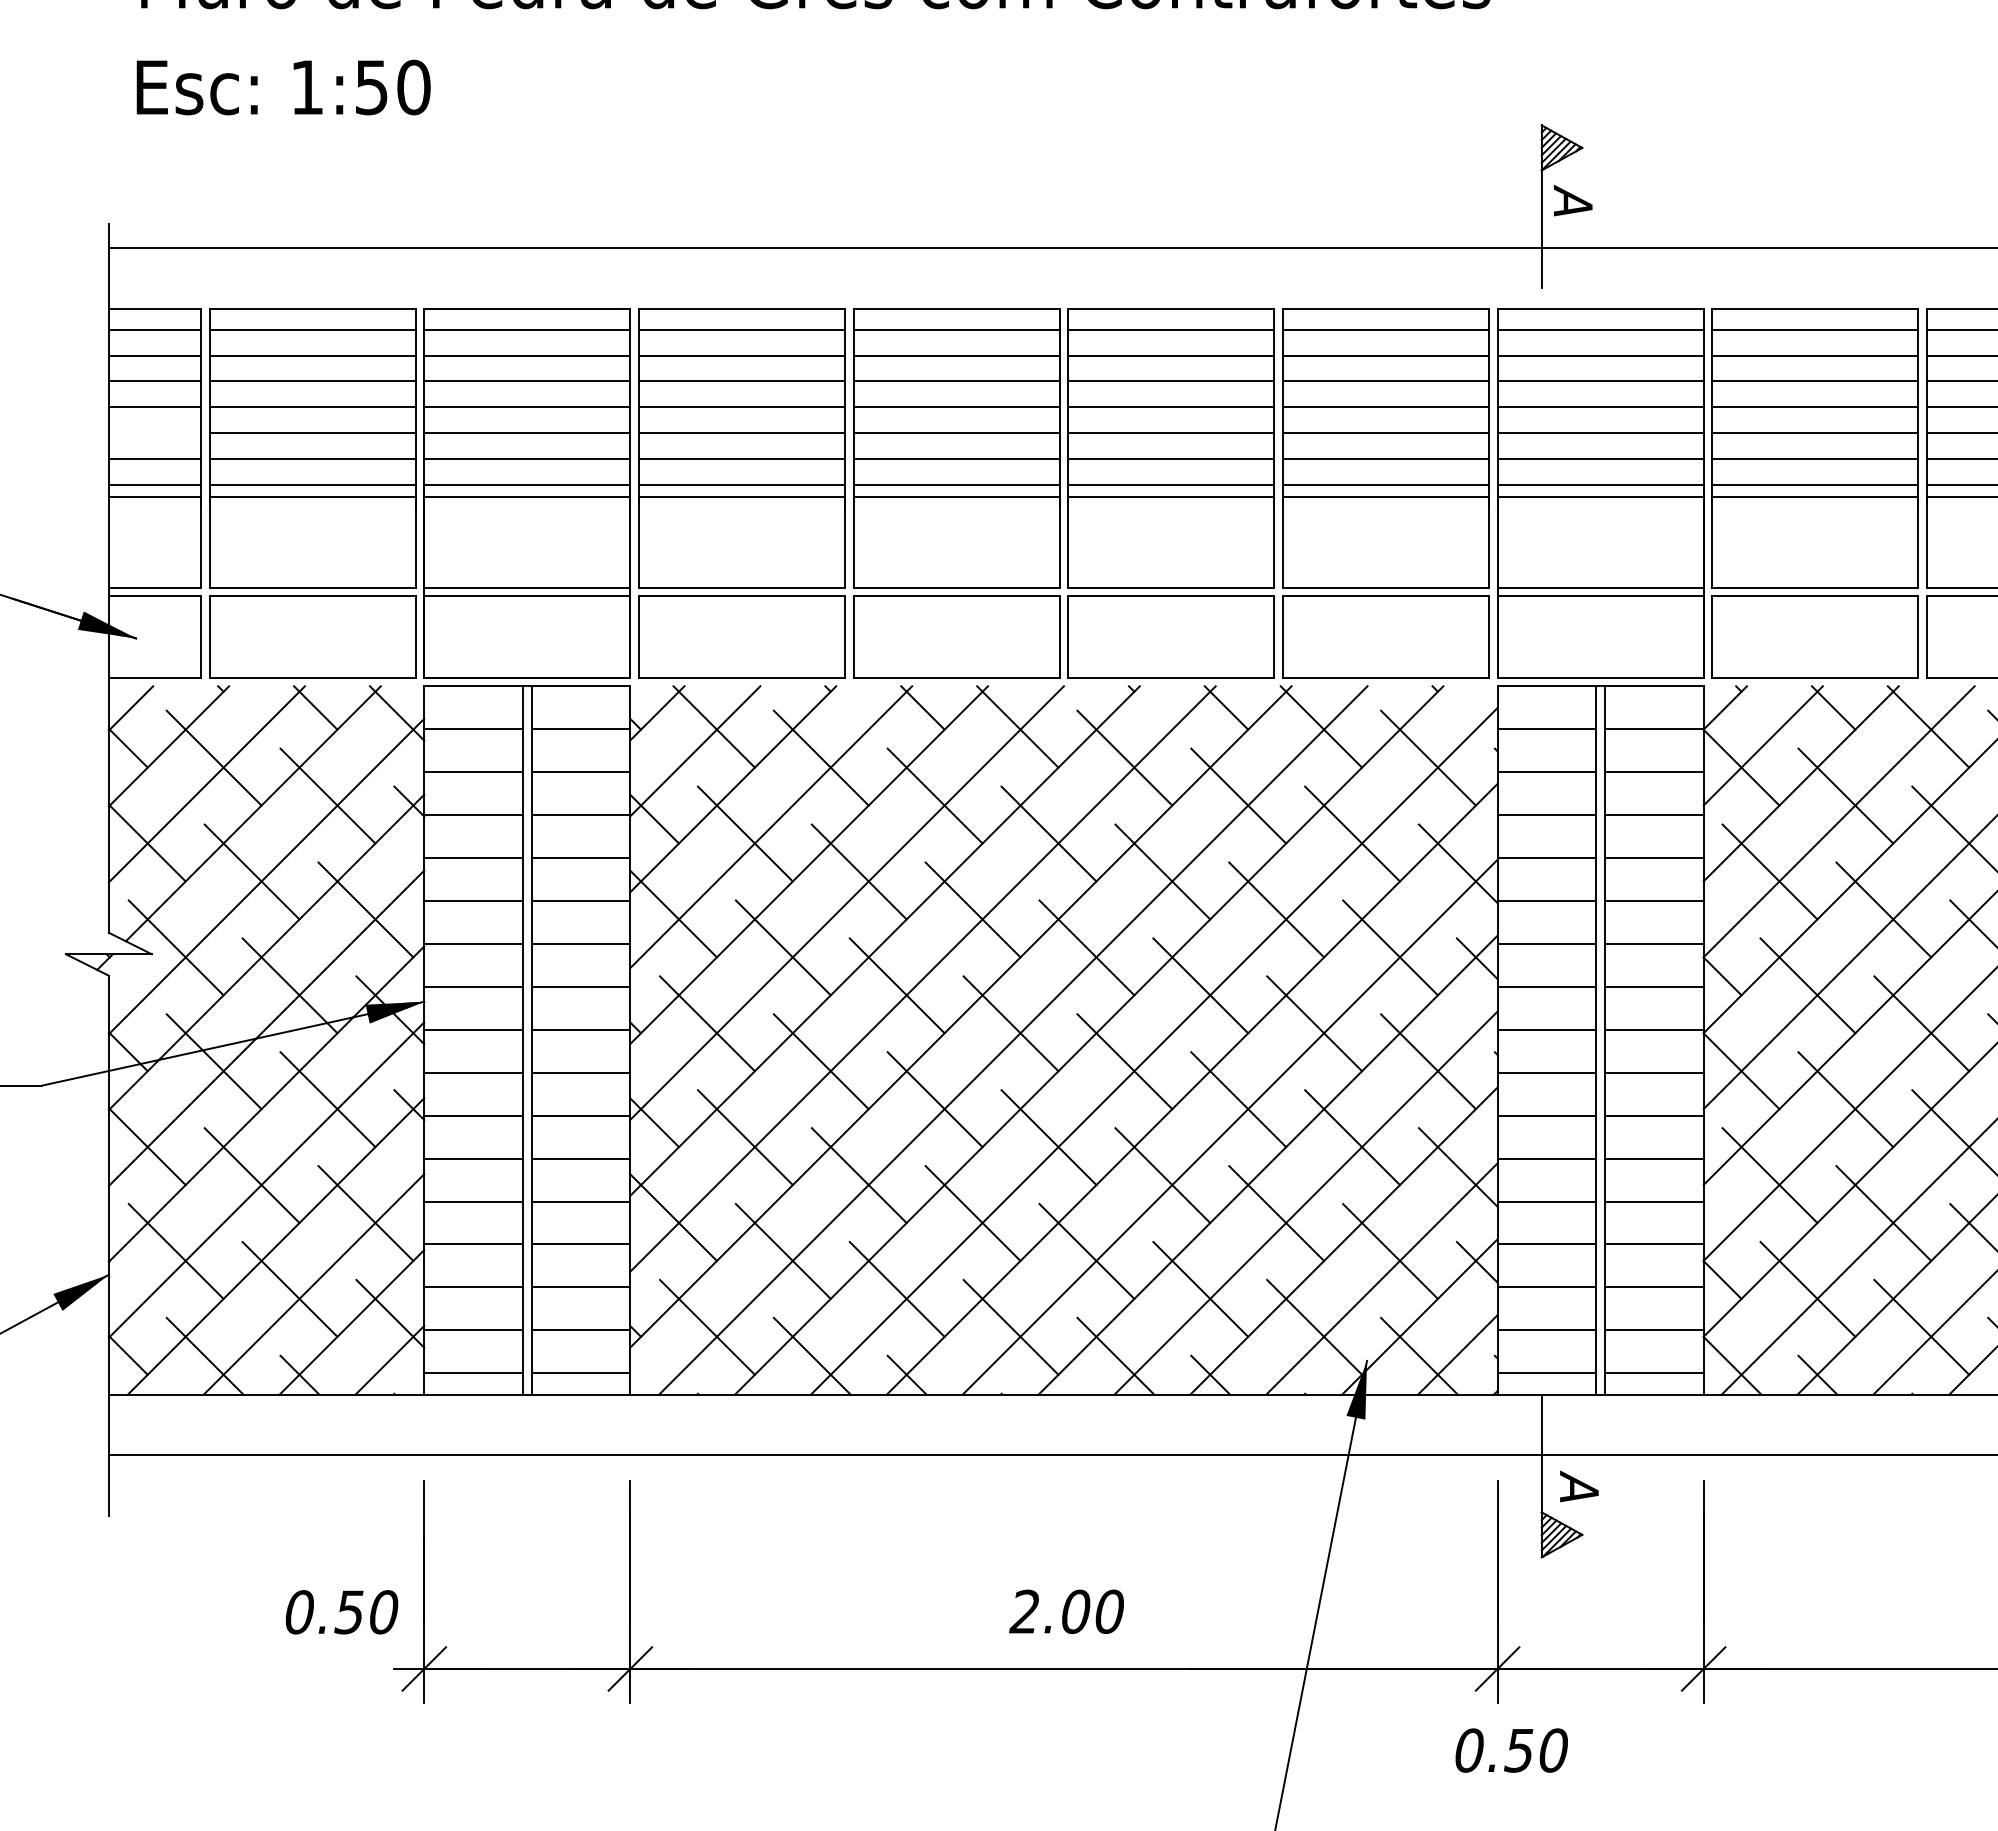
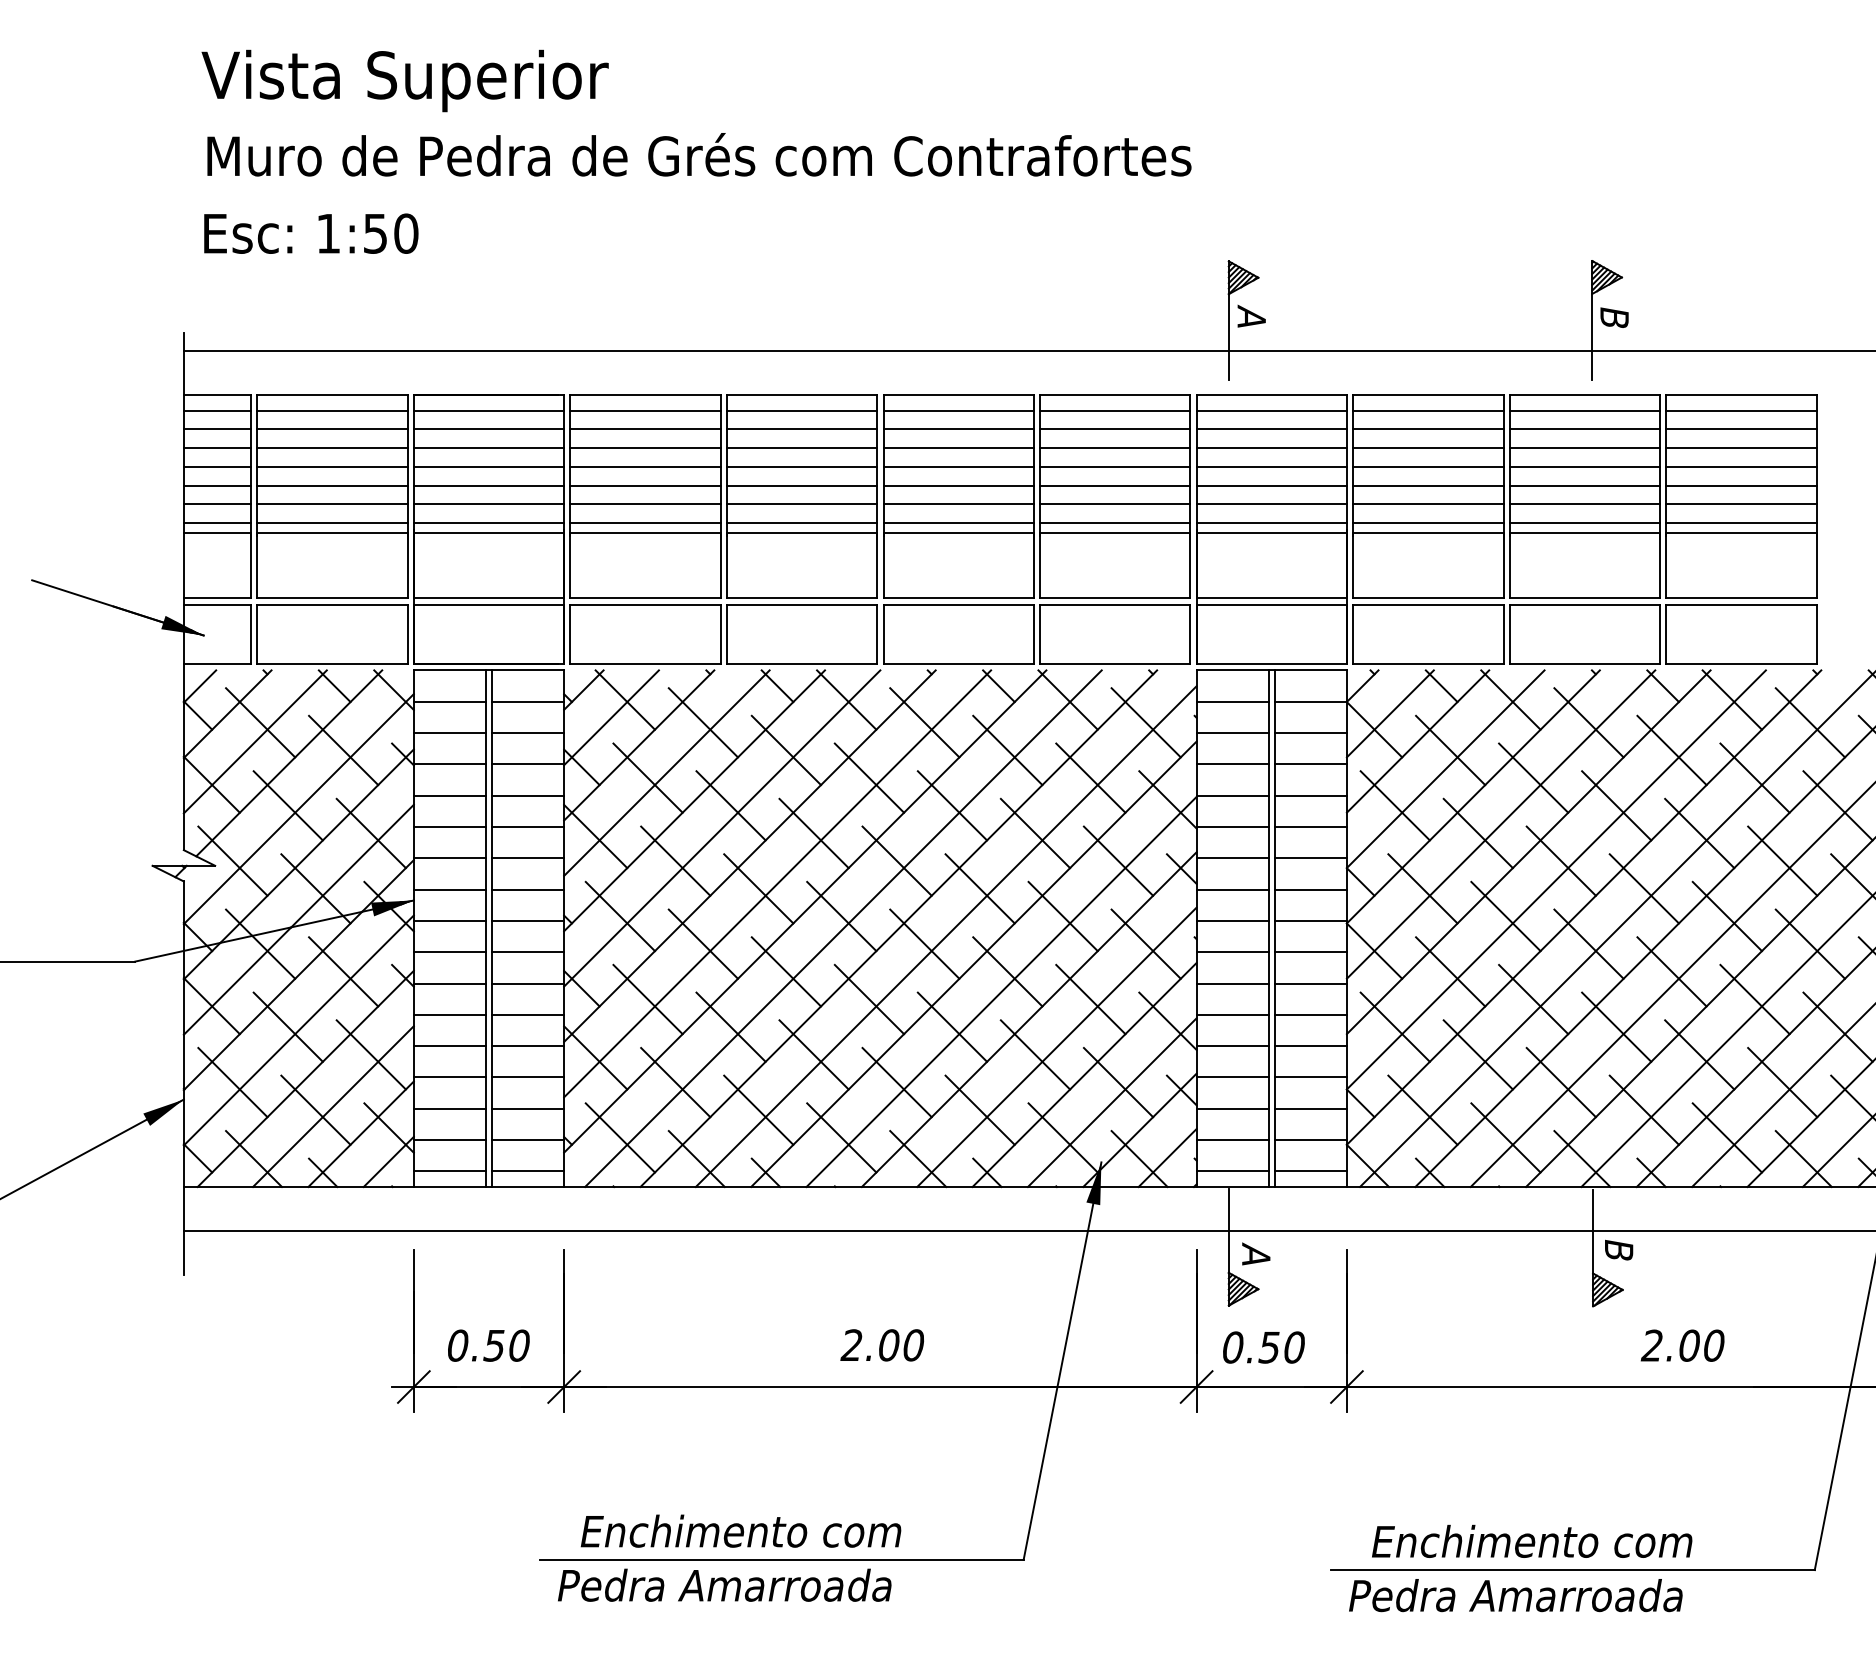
line: (155, 432) -> (217, 485), added
text: (341, 1612) -> (488, 1345), moved
text: (1511, 1750) -> (1263, 1347), moved

